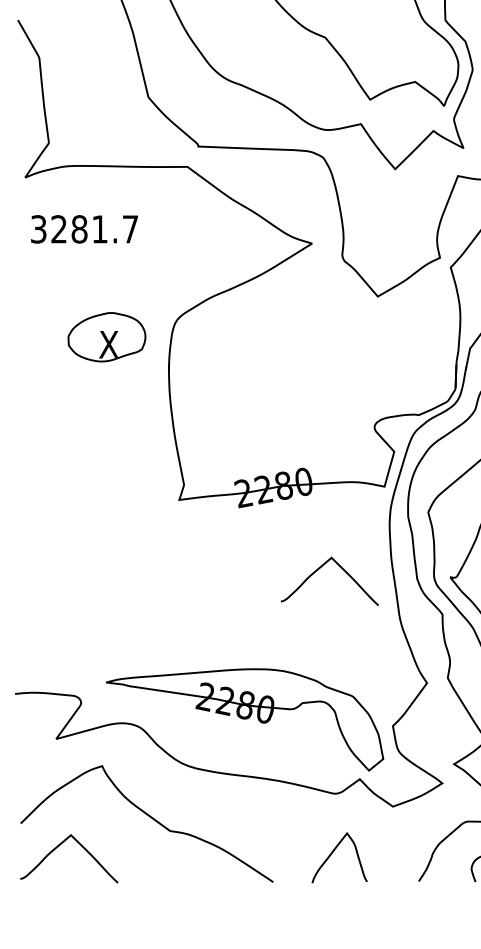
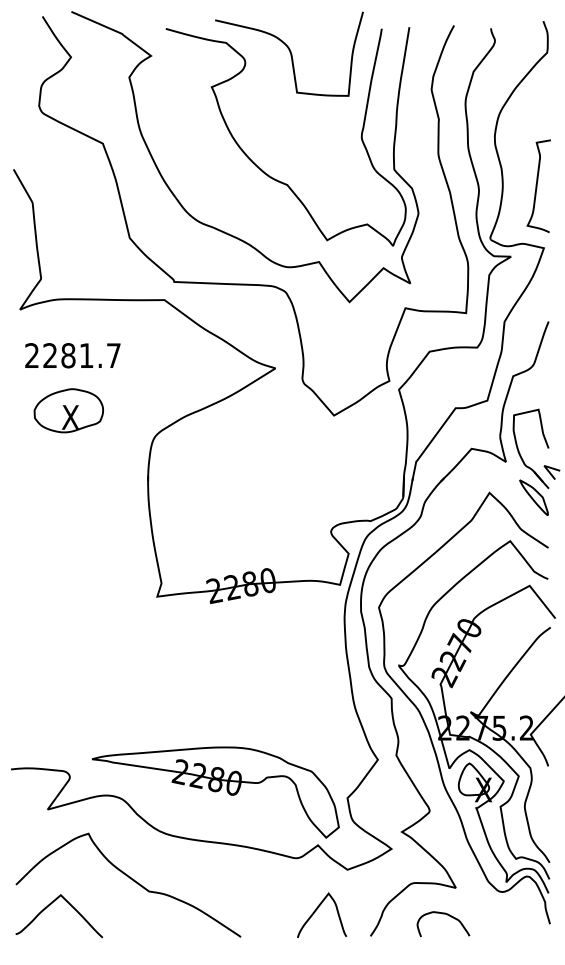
text: (38, 229) -> (31, 355), 3281.7 -> 2281.7
part: (106, 336) -> (68, 410), moved
curve: (318, 570) -> (281, 659), removed
curve: (334, 851) -> (317, 909), moved

